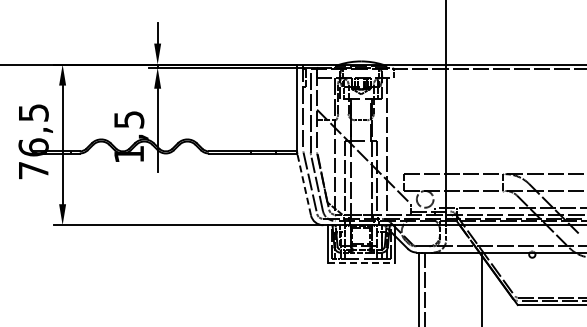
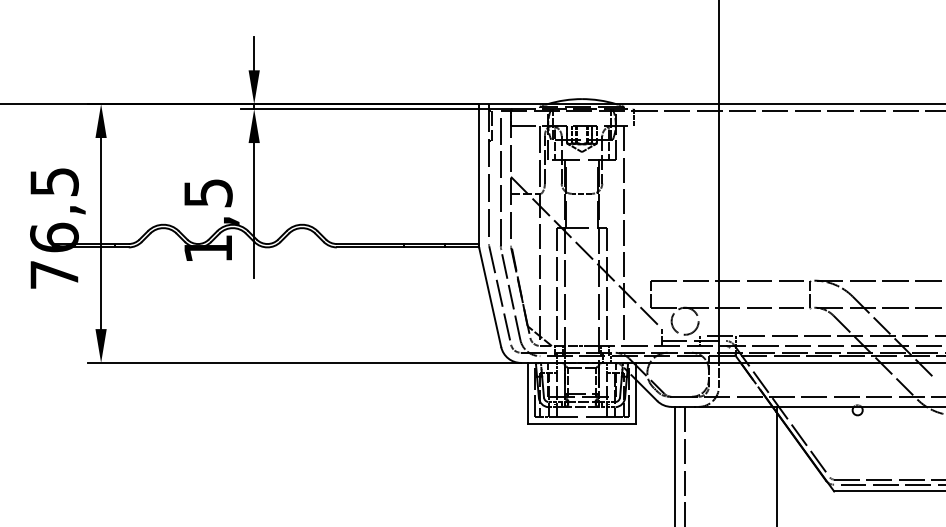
line: (304, 184) -> (490, 297), dashed -> solid
line: (361, 263) -> (582, 424), dashed -> solid

